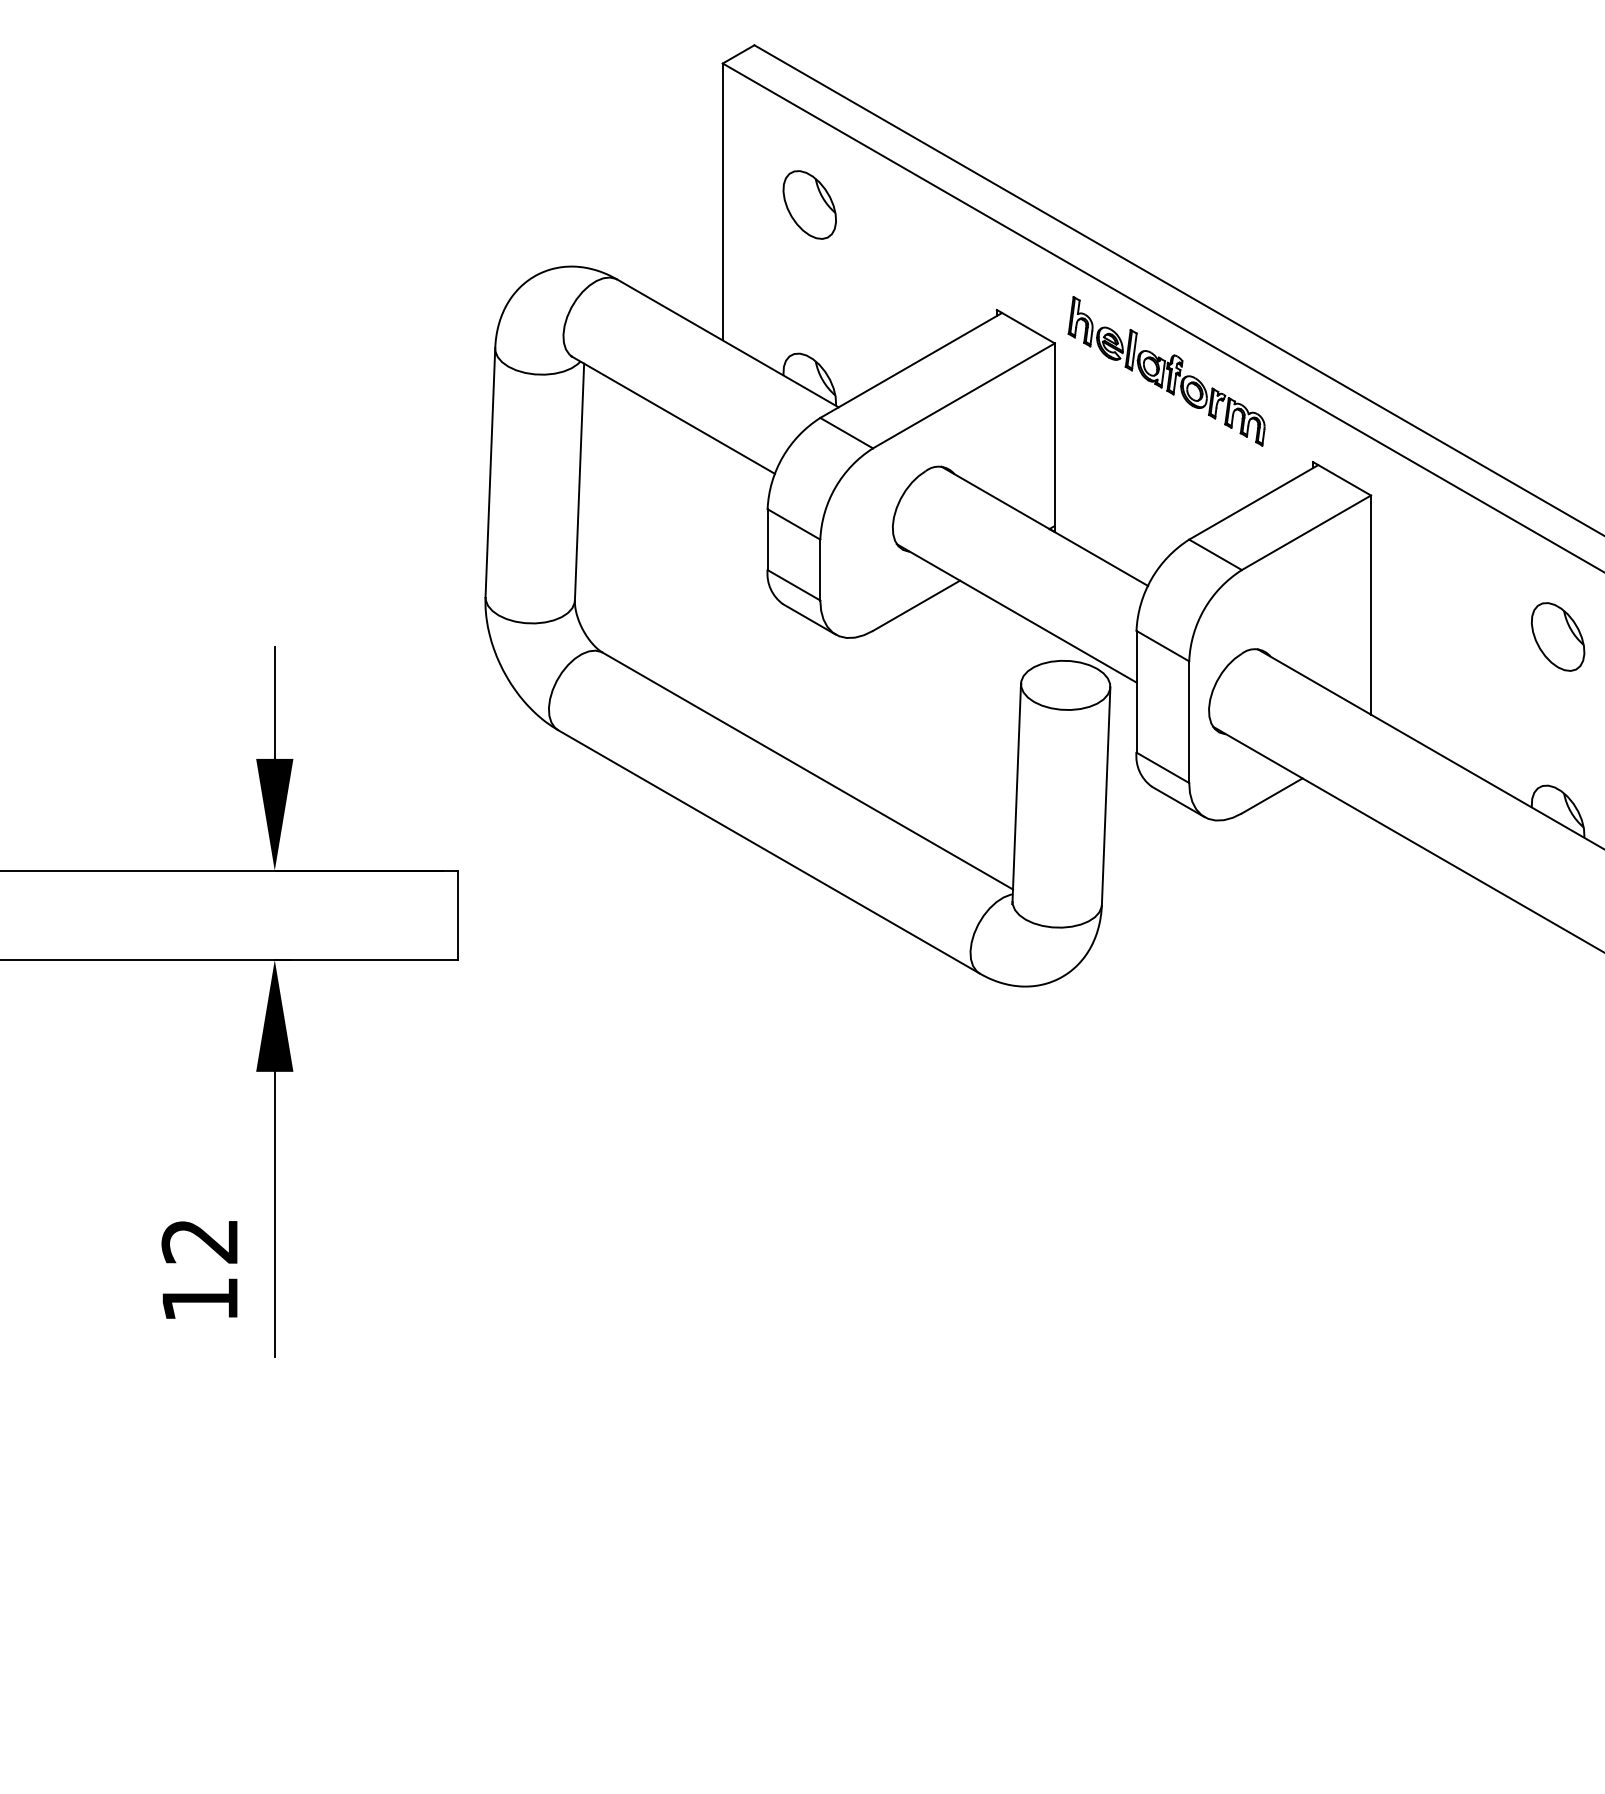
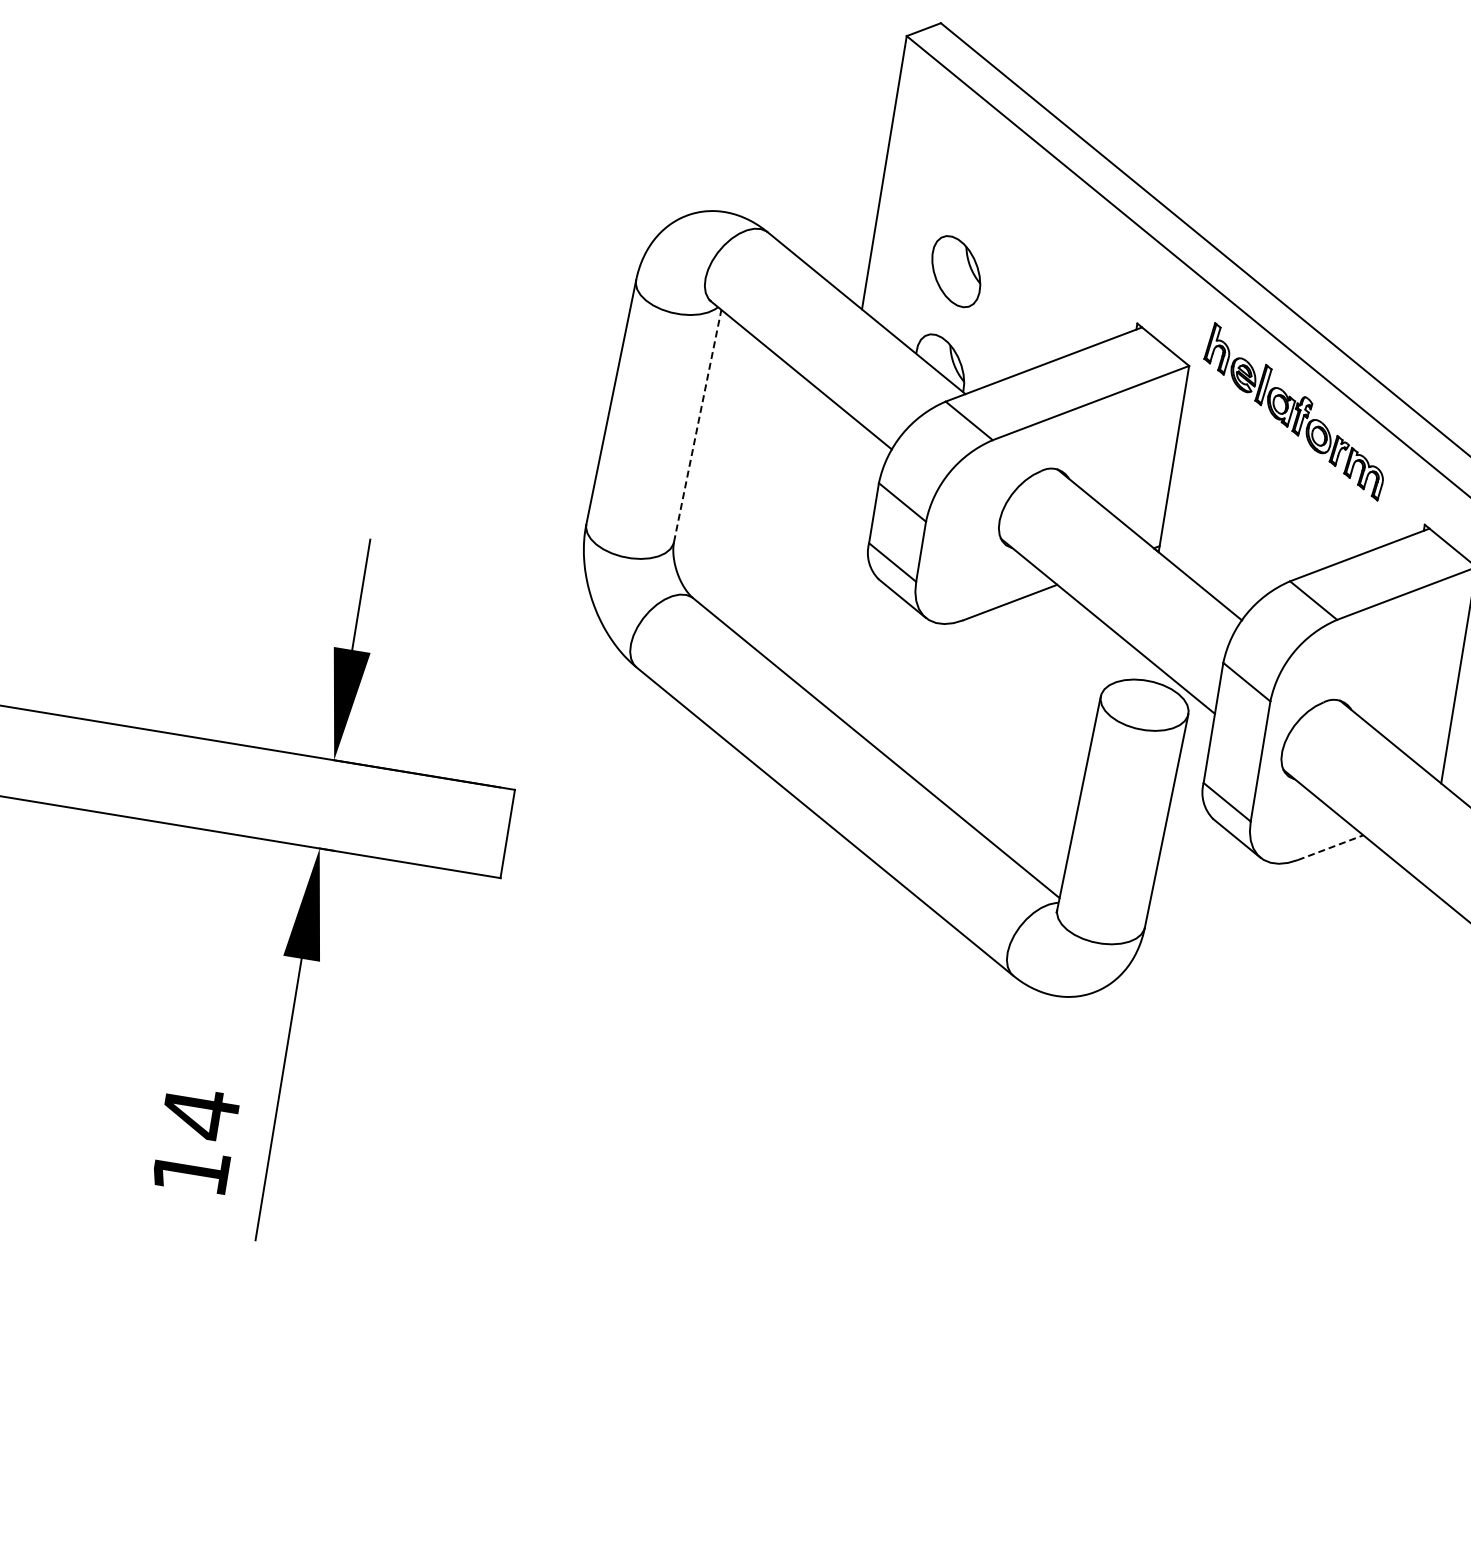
part: (809, 204) -> (956, 271), moved
line: (579, 482) -> (697, 426), solid -> dashed
line: (1272, 795) -> (1330, 847), solid -> dashed
text: (199, 1241) -> (199, 1114), 12 -> 14

